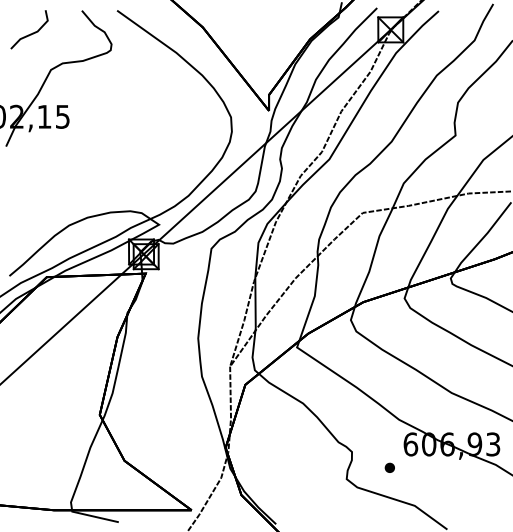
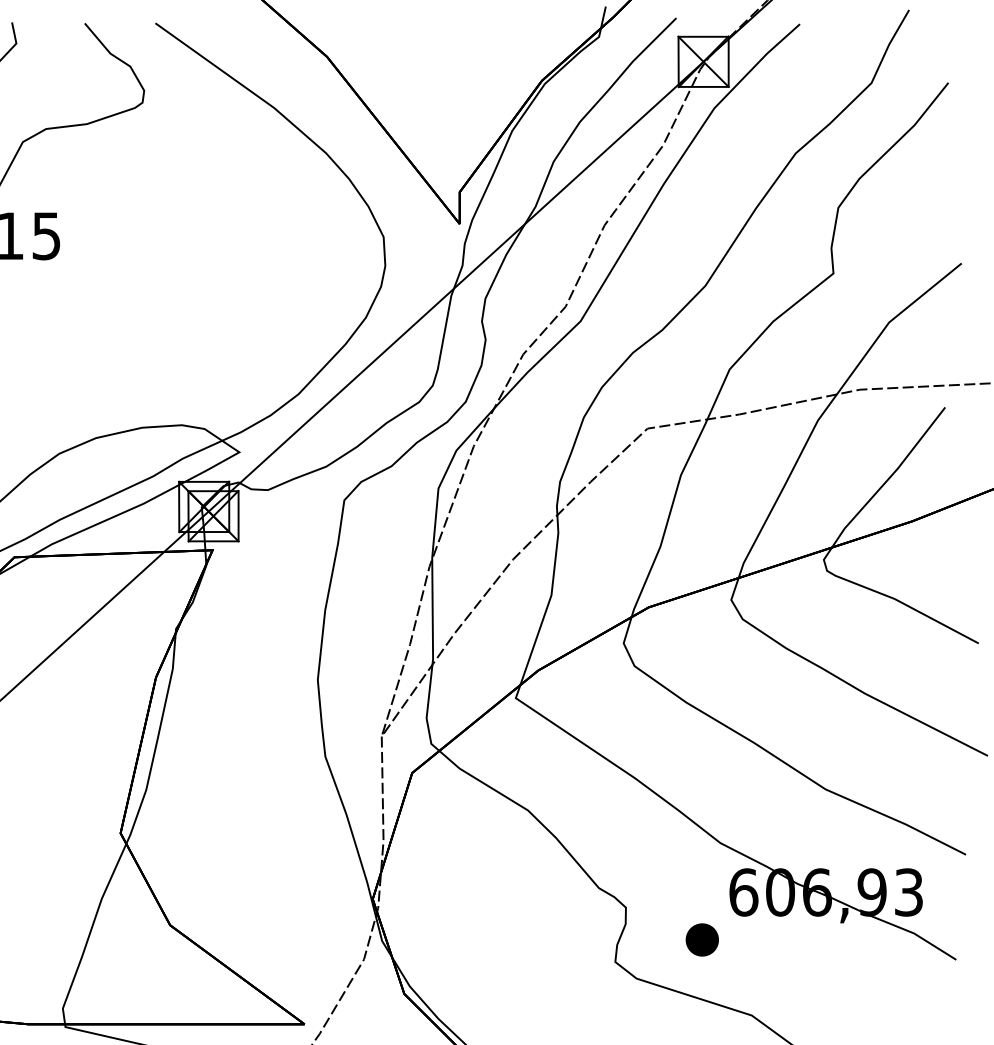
part: (389, 467) -> (701, 938), size x1.6

